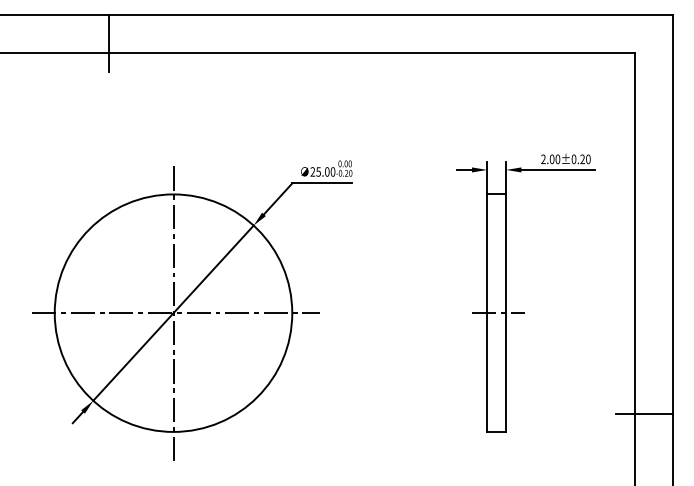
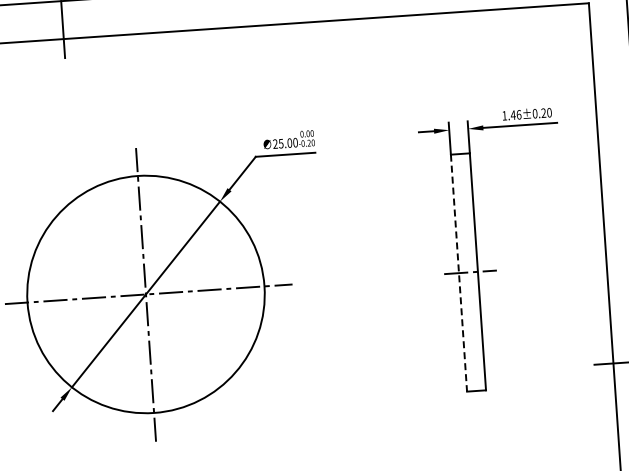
text: (550, 159) -> (511, 115), 2.00±0.20 -> 1.46±0.20
line: (487, 313) -> (459, 273), solid -> dashed

